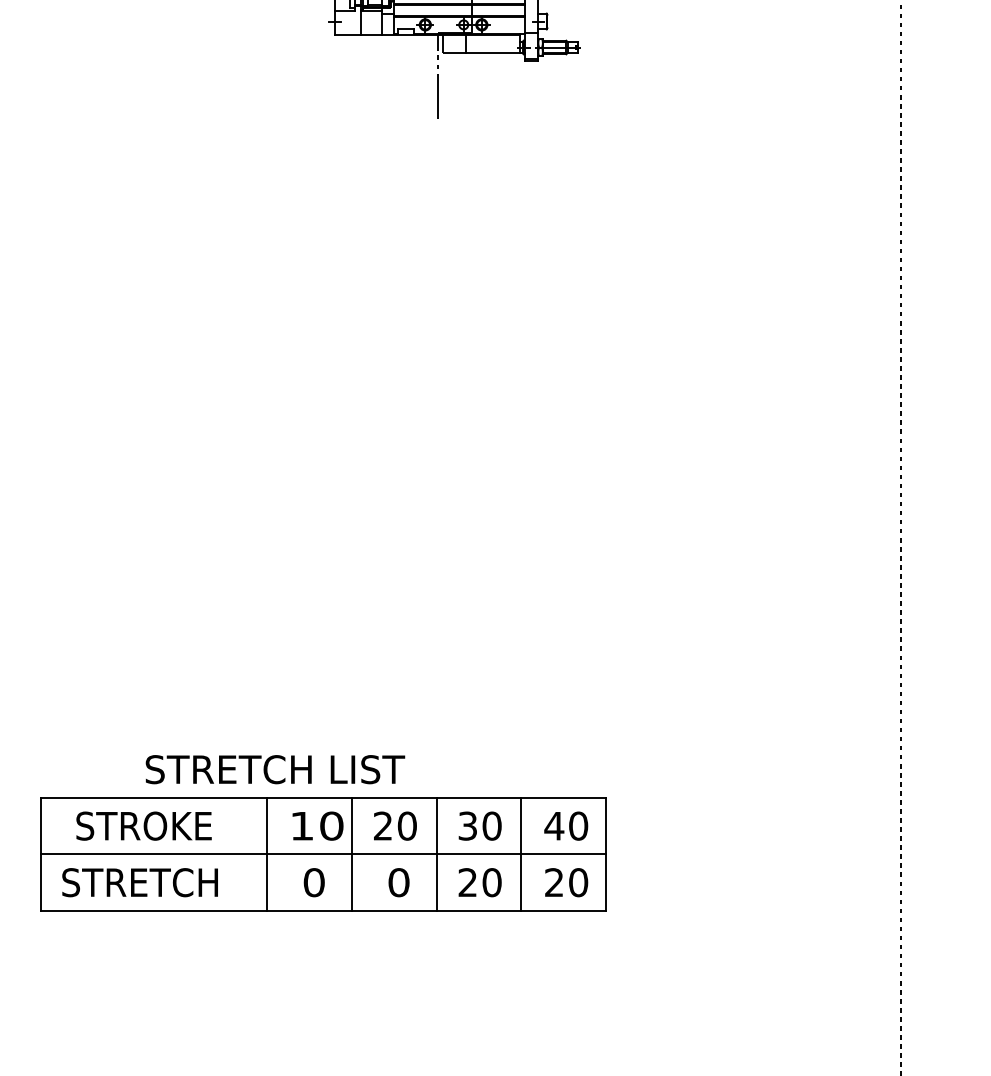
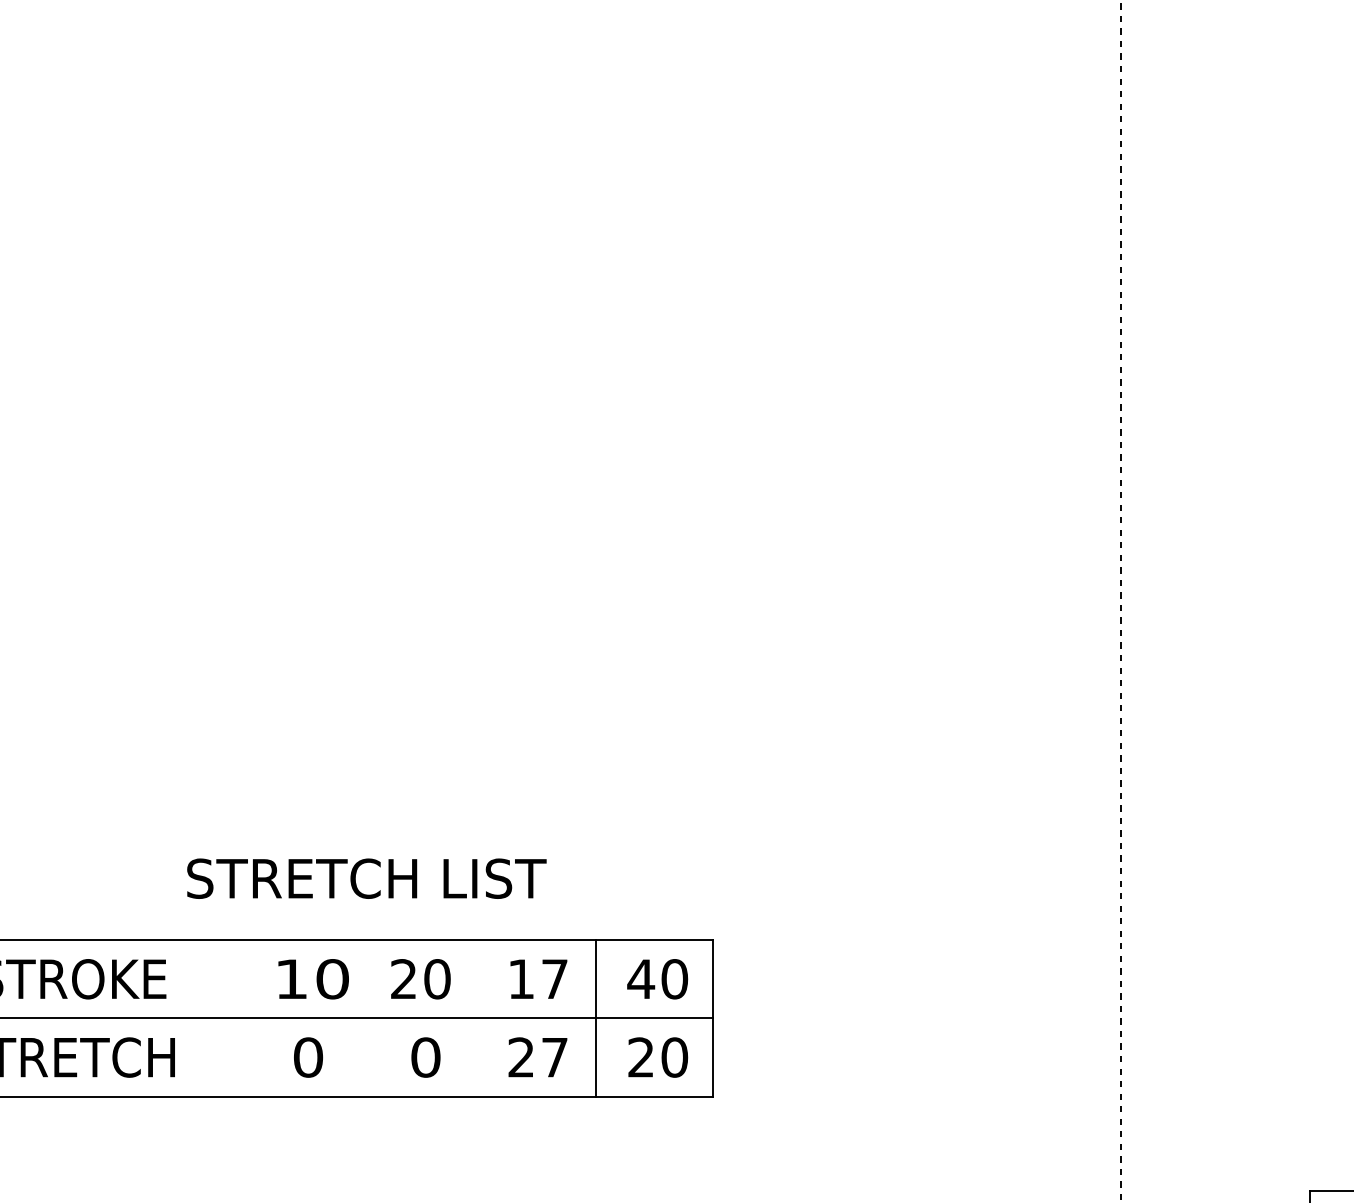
text: (275, 769) -> (366, 878), moved
text: (479, 825) -> (537, 978), 30 -> 17
line: (267, 853) -> (243, 1017), removed
line: (351, 853) -> (360, 1017), removed
line: (436, 853) -> (477, 1017), removed
text: (491, 882) -> (554, 1057), 20 -> 27

